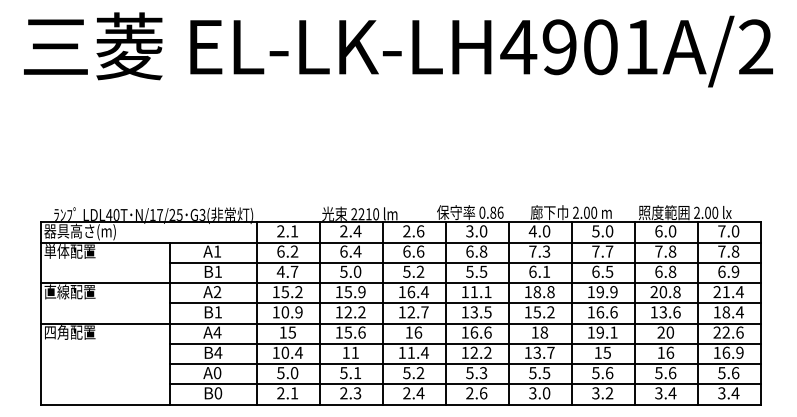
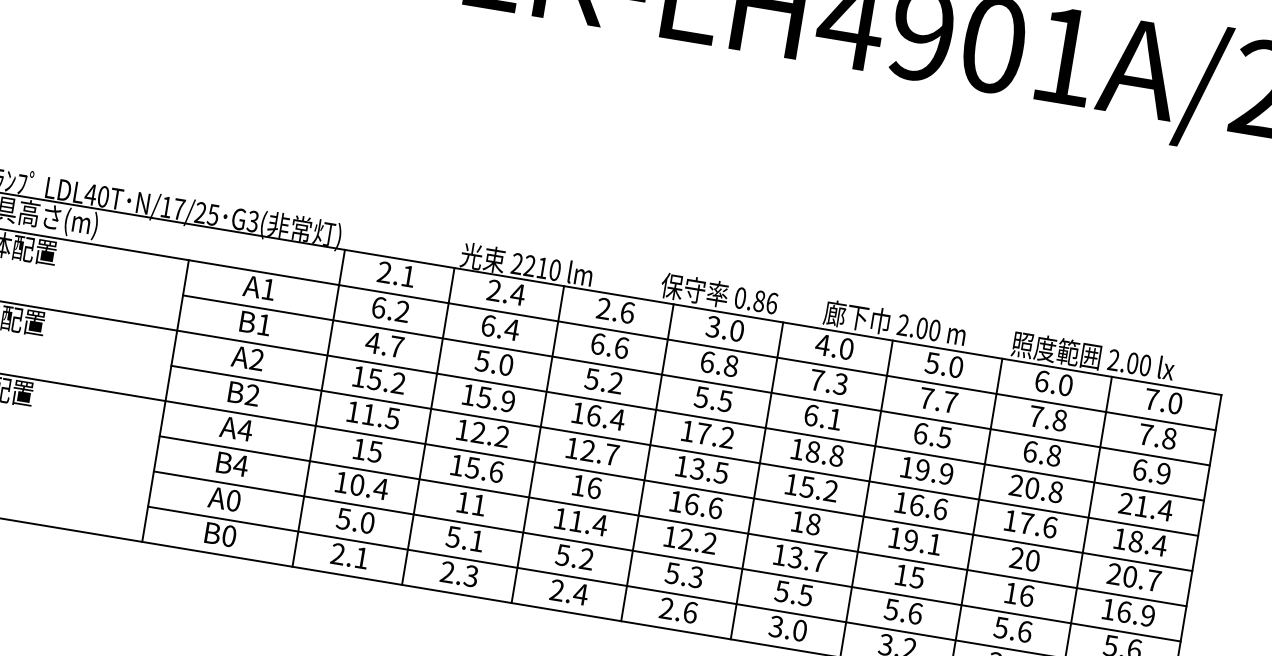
text: (480, 292) -> (714, 436), 11.1 -> 17.2
text: (218, 312) -> (252, 395), B1 -> B2
text: (291, 312) -> (379, 416), 10.9 -> 11.5
text: (663, 312) -> (1026, 523), 13.6 -> 17.6
text: (732, 332) -> (1140, 578), 22.6 -> 20.7

